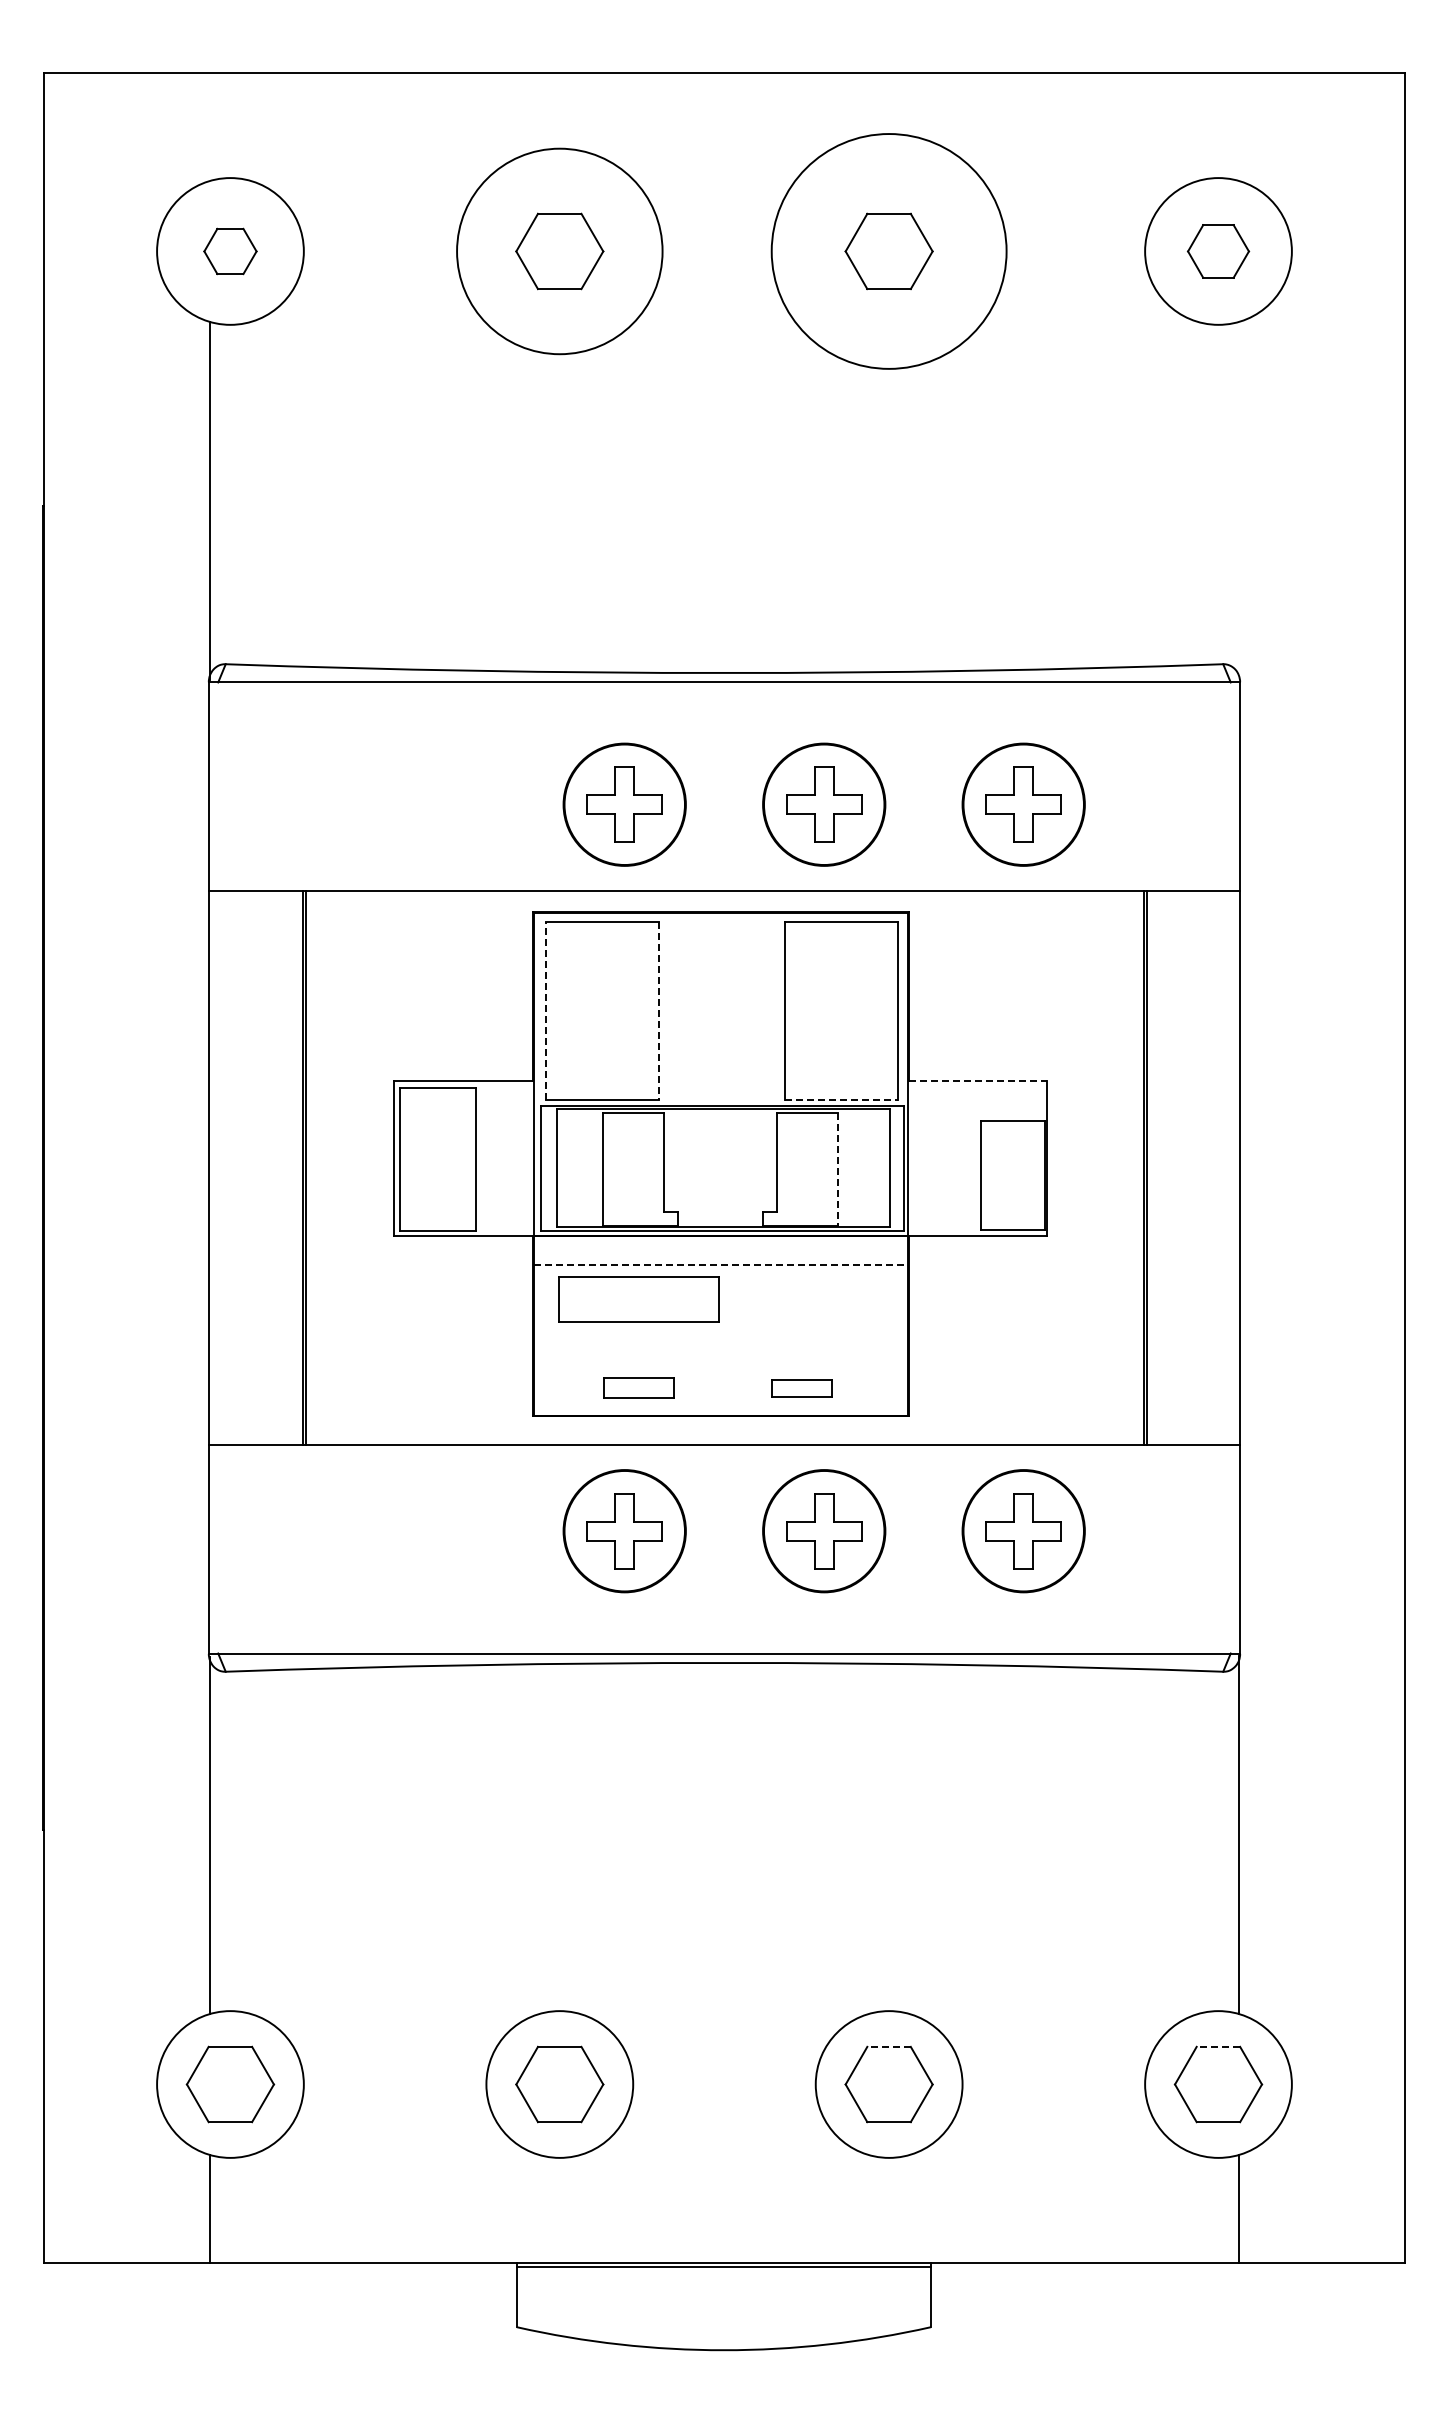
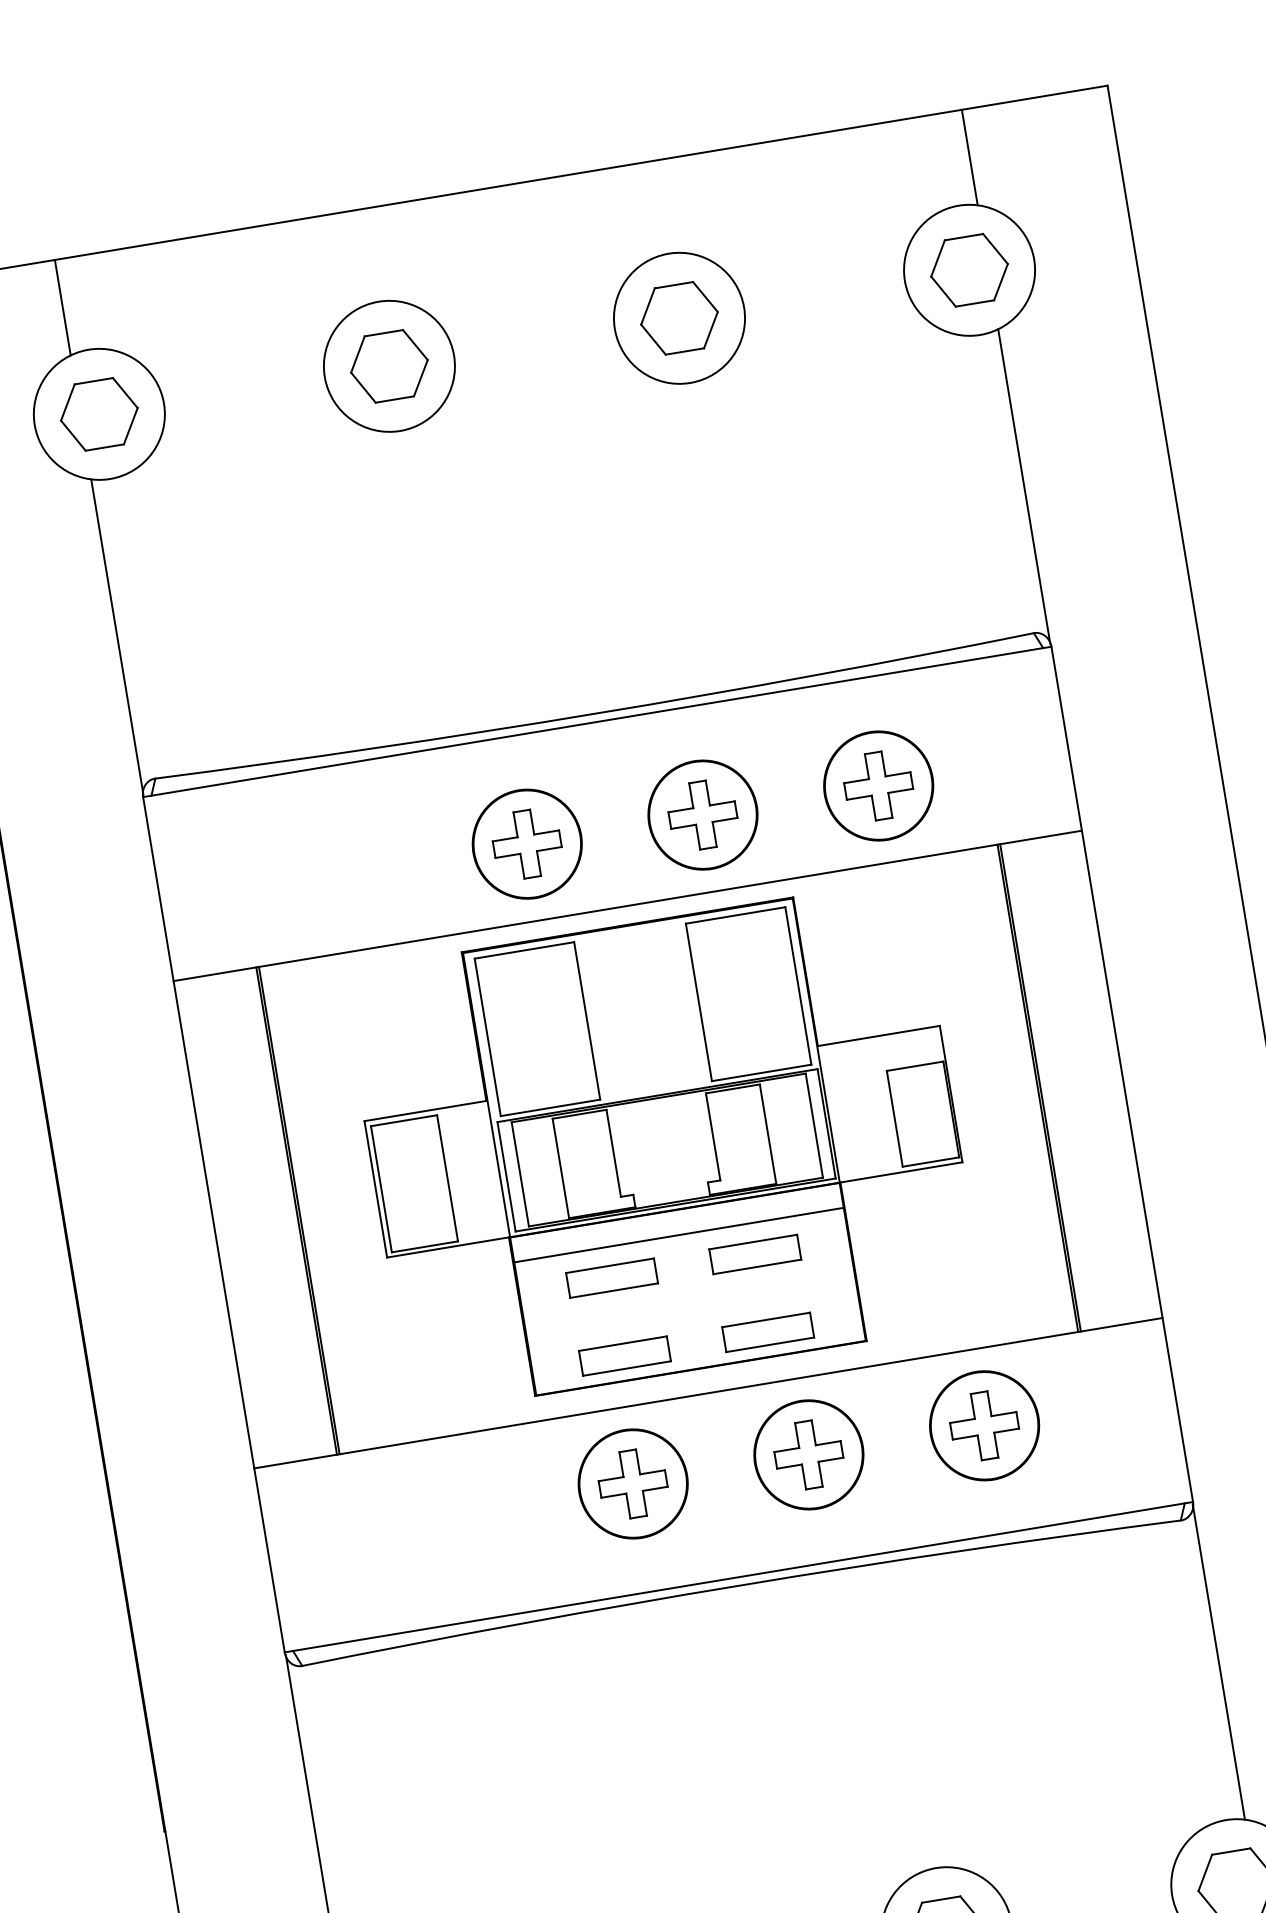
line: (209, 126) -> (62, 307), added
line: (1239, 126) -> (969, 157), added
part: (230, 251) -> (99, 414), size x1.67
circle: (559, 251) -> (389, 366), size x0.71
circle: (888, 251) -> (678, 318), size x0.62
part: (1218, 251) -> (969, 270), size x1.43
line: (1239, 500) -> (1024, 486), added
line: (545, 1010) -> (487, 1036), dashed -> solid
line: (658, 1011) -> (587, 1021), dashed -> solid
line: (978, 1081) -> (879, 1036), dashed -> solid
line: (842, 1100) -> (762, 1072), dashed -> solid
line: (837, 1169) -> (767, 1134), dashed -> solid
line: (721, 1264) -> (679, 1234), dashed -> solid
part: (638, 1299) -> (611, 1277), size x0.62
part: (801, 1299) -> (755, 1254), added
part: (638, 1387) -> (624, 1355), size x1.43
part: (801, 1387) -> (767, 1331), size x1.67
line: (889, 2046) -> (941, 1899), dashed -> solid
line: (1218, 2046) -> (1231, 1851), dashed -> solid

